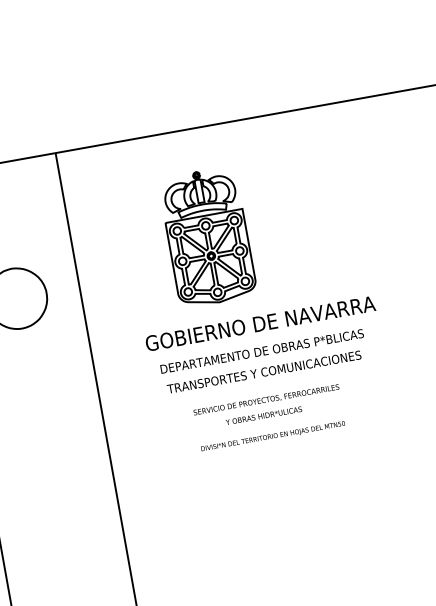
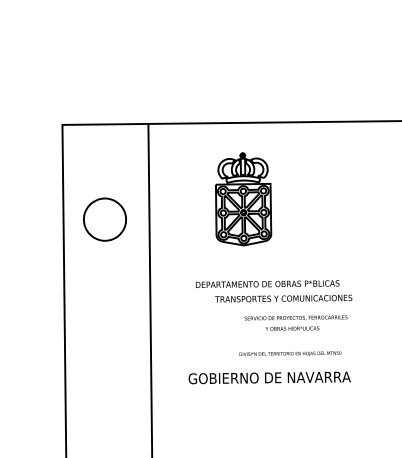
text: (260, 323) -> (269, 377), moved
text: (263, 371) -> (283, 298), moved
text: (266, 406) -> (295, 322), moved
text: (273, 435) -> (290, 353), moved

